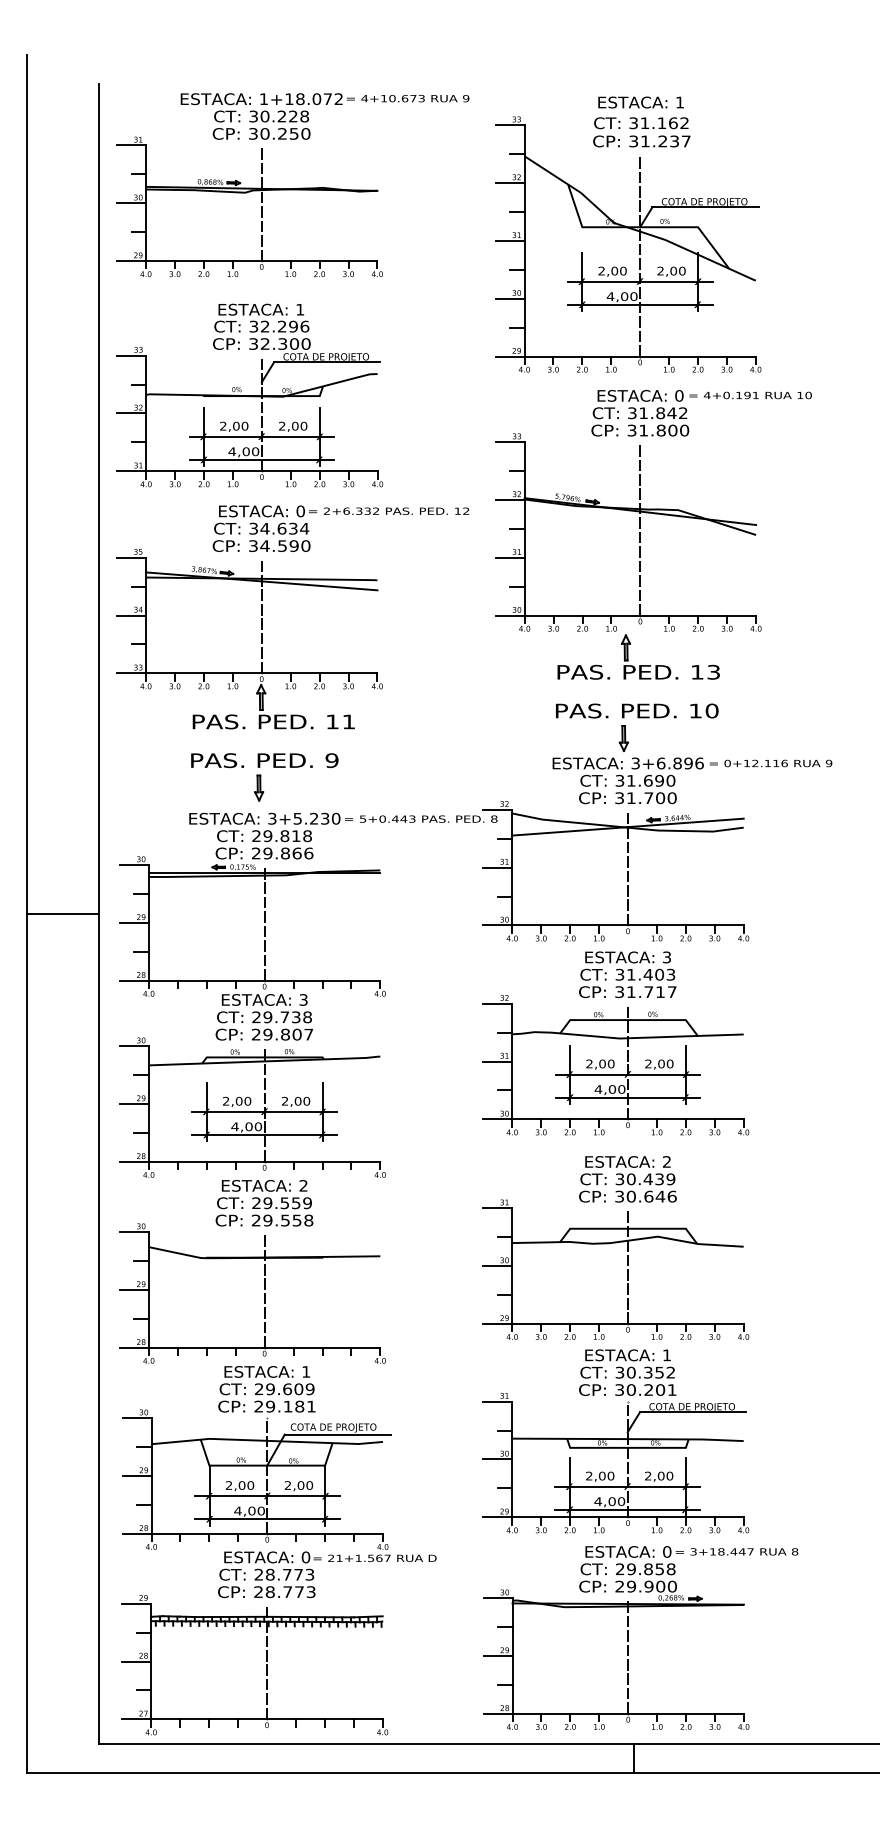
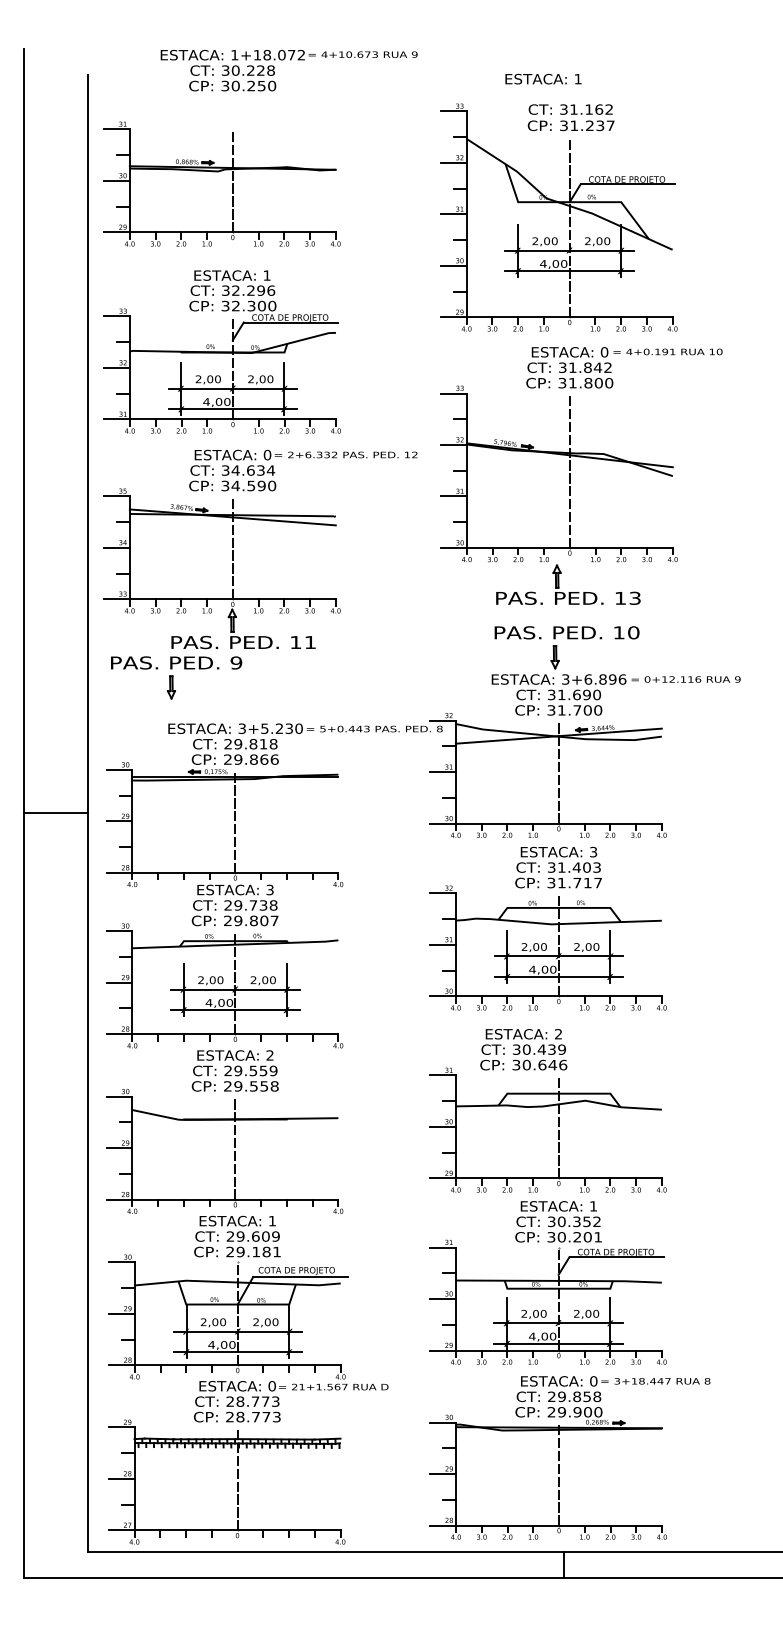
text: (641, 101) -> (543, 78), moved
text: (324, 116) -> (288, 70), moved
part: (264, 776) -> (176, 677), moved
text: (627, 1179) -> (523, 1049), moved

